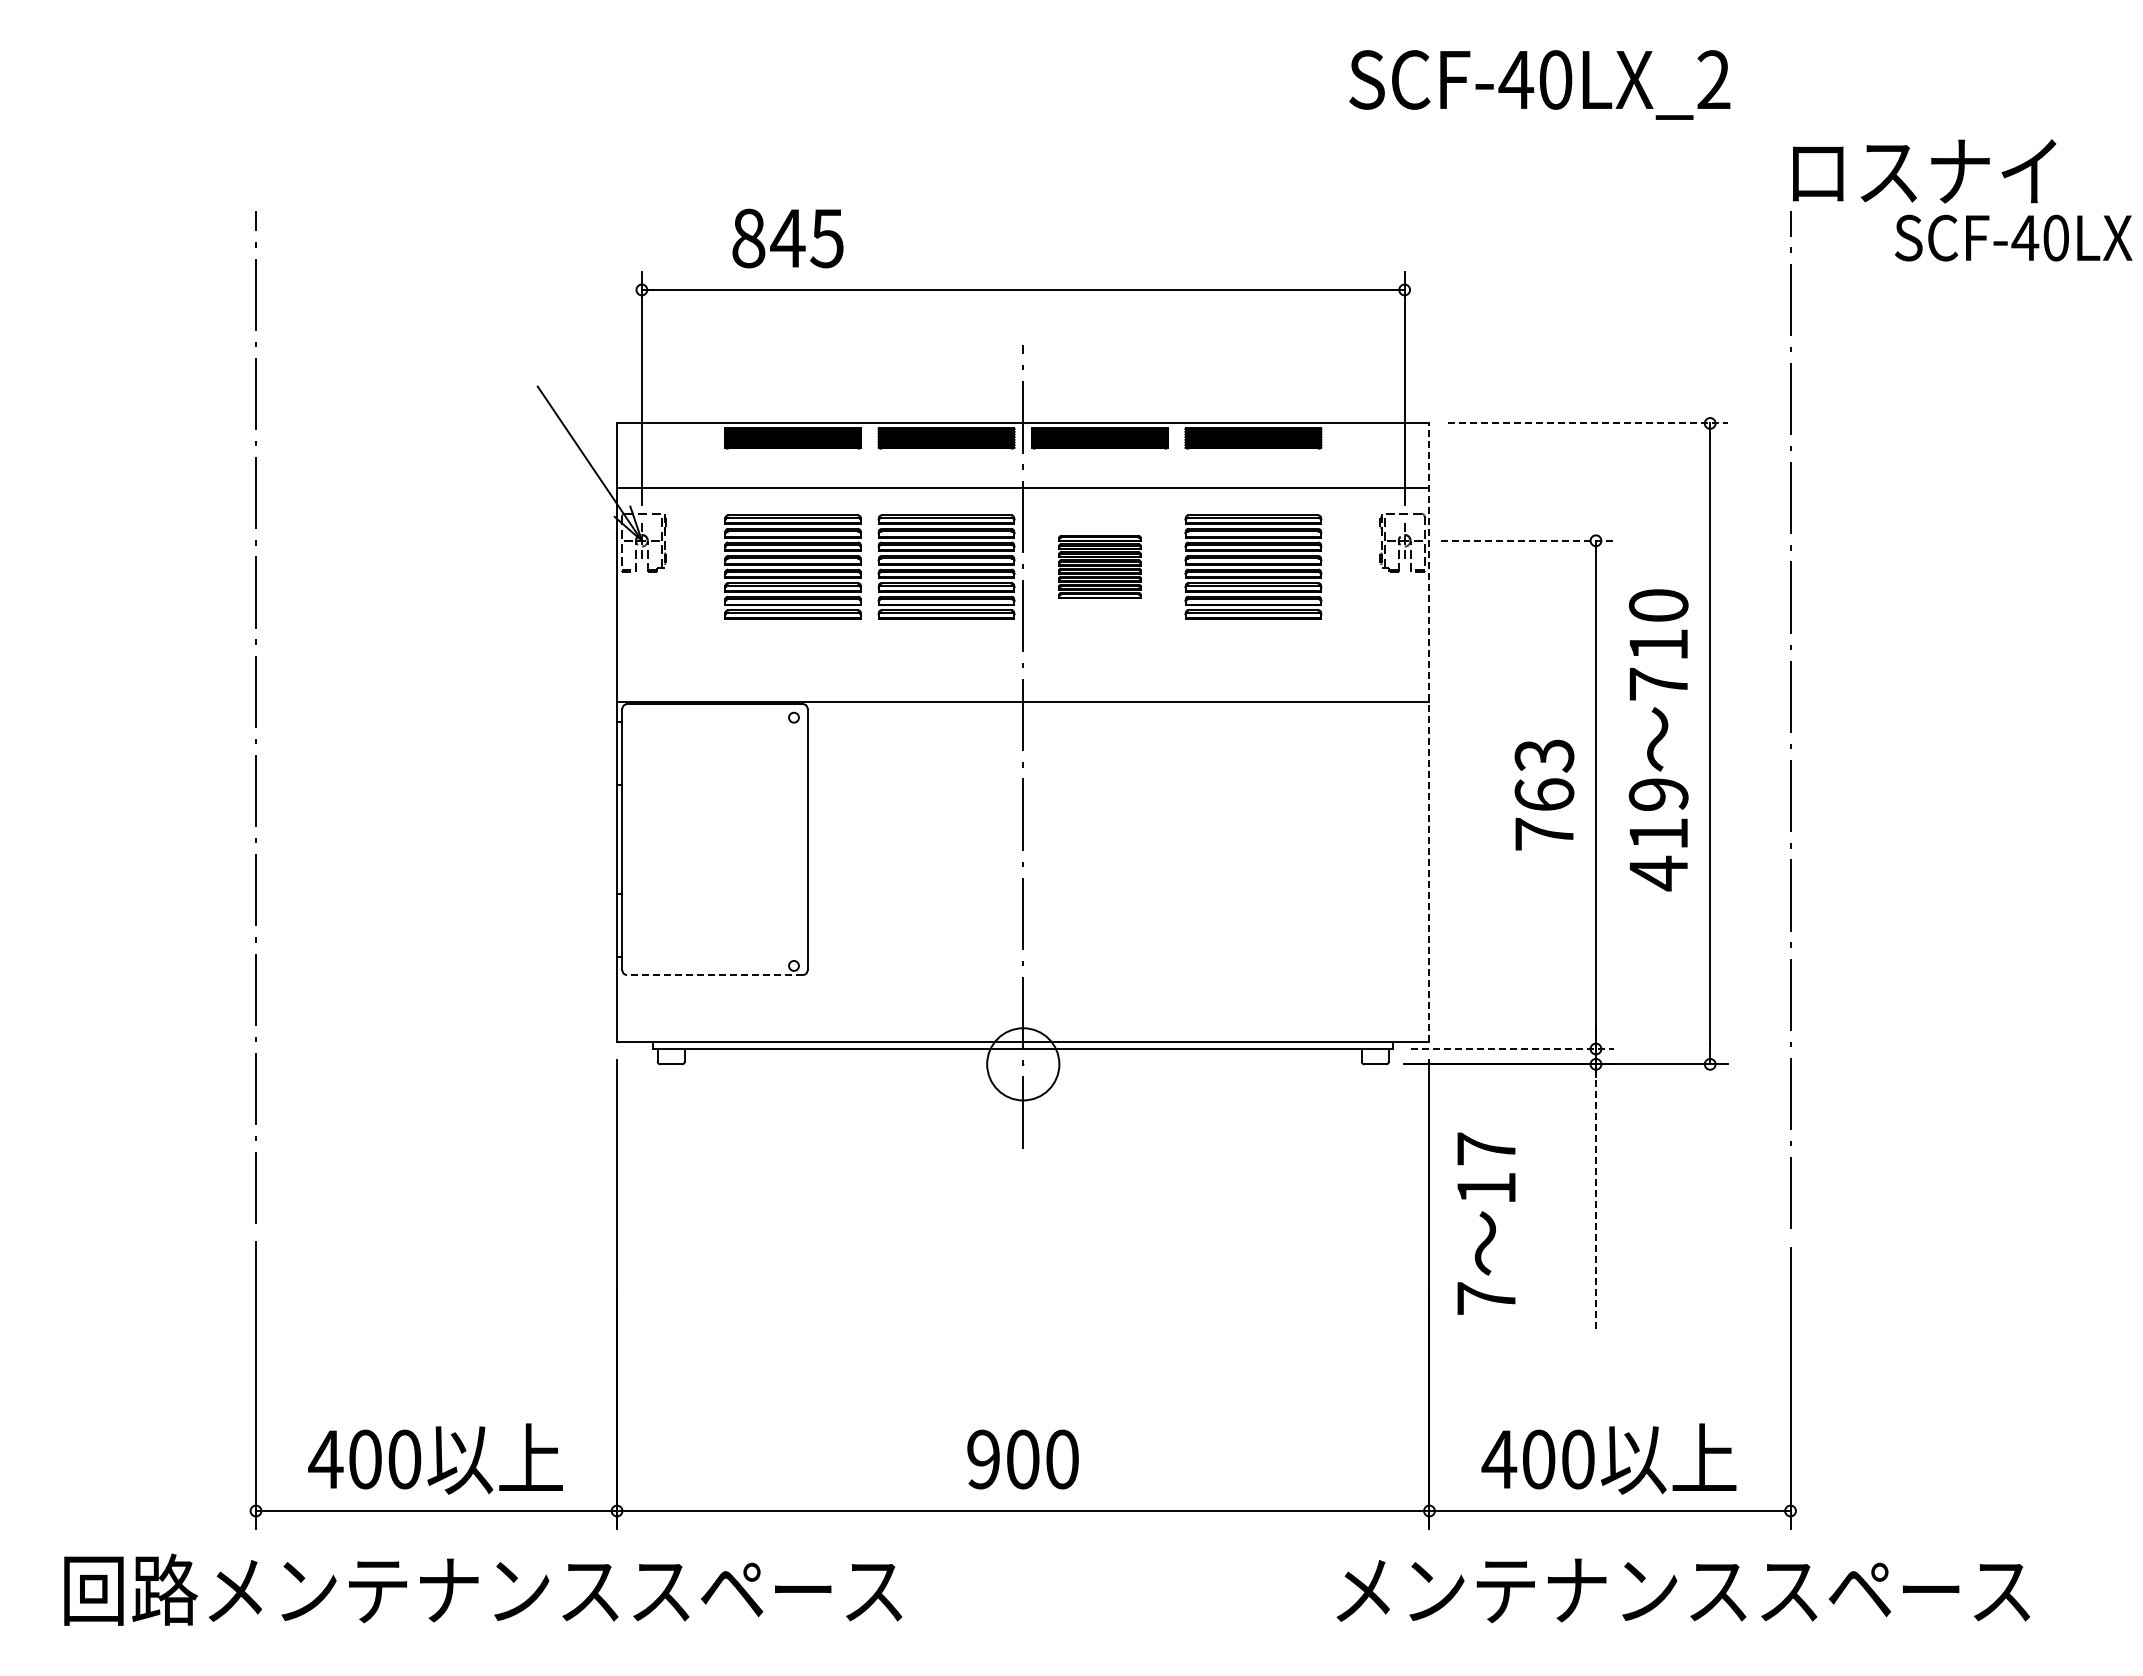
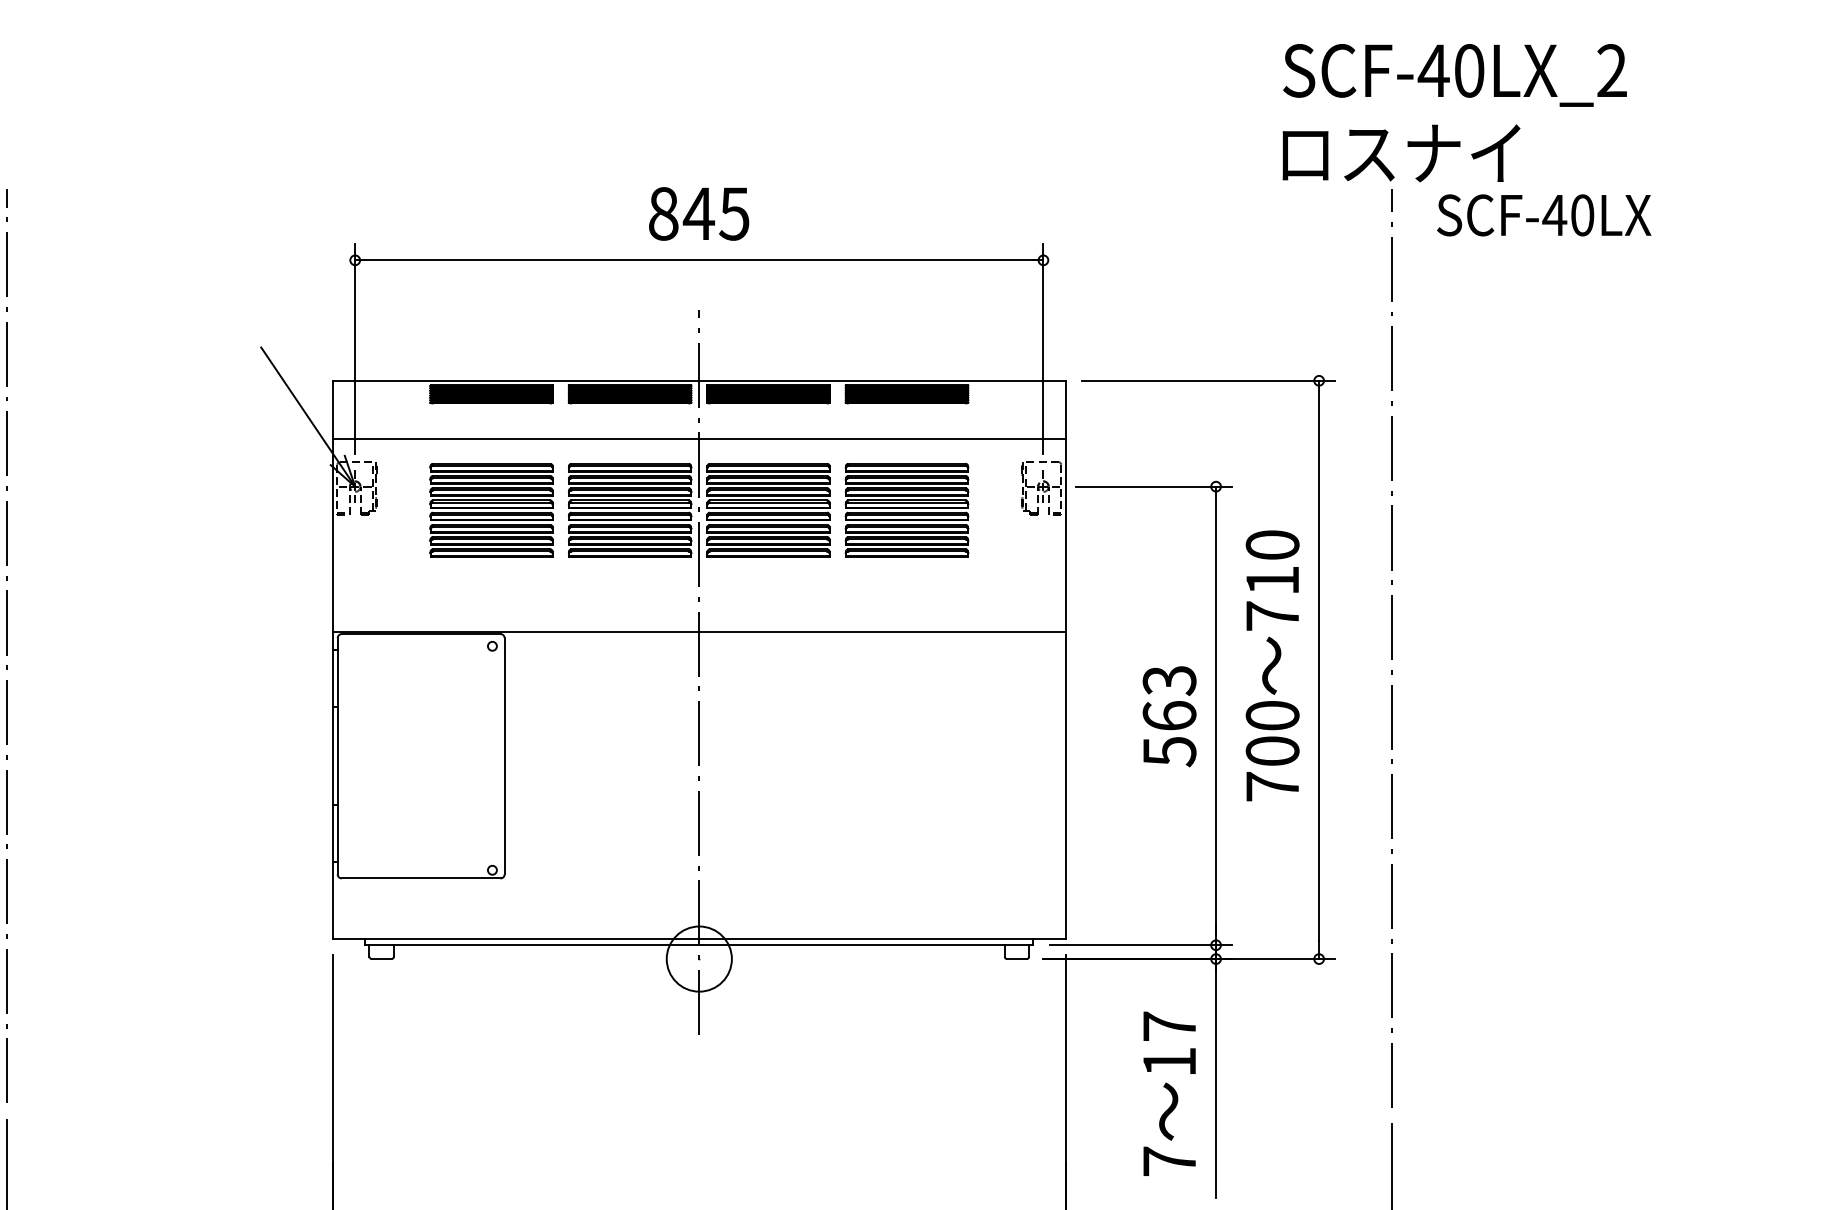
text: (1539, 84) -> (1454, 74), moved
text: (1924, 171) -> (1401, 153), moved
text: (2013, 237) -> (1544, 214), moved
text: (787, 238) -> (698, 213), moved
line: (1588, 423) -> (1209, 380), dashed -> solid
line: (1527, 540) -> (1154, 486), dashed -> solid
part: (1099, 566) -> (768, 509), size x1.67
line: (1429, 732) -> (1065, 659), dashed -> solid
text: (1544, 834) -> (1169, 751), 763 -> 563
text: (1658, 834) -> (1272, 751), 419 -> 700
line: (714, 974) -> (420, 878), dashed -> solid
line: (1513, 1049) -> (1141, 945), dashed -> solid
line: (1595, 1191) -> (1215, 1073), dashed -> solid
text: (1486, 1223) -> (1169, 1093), moved

